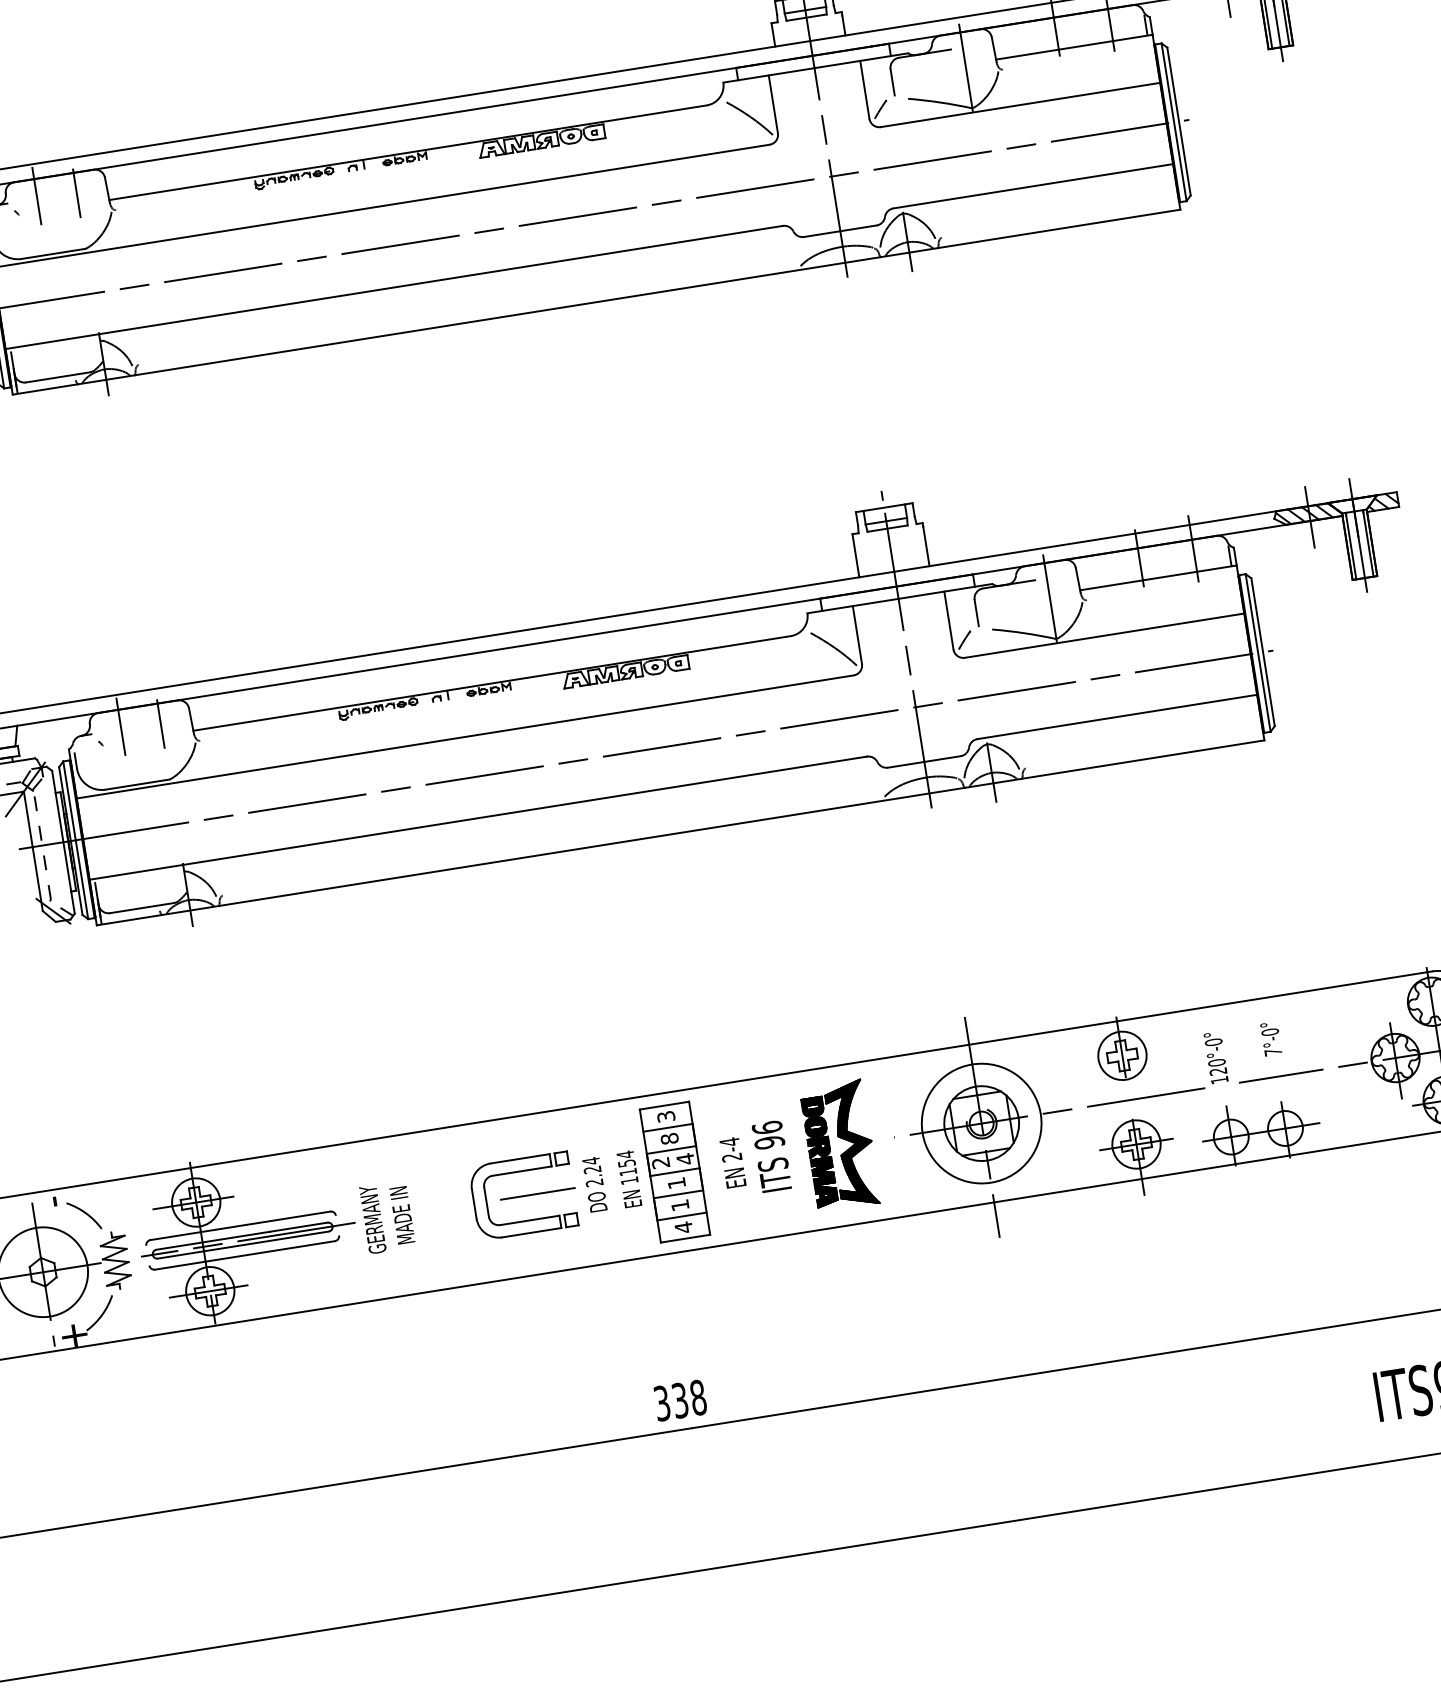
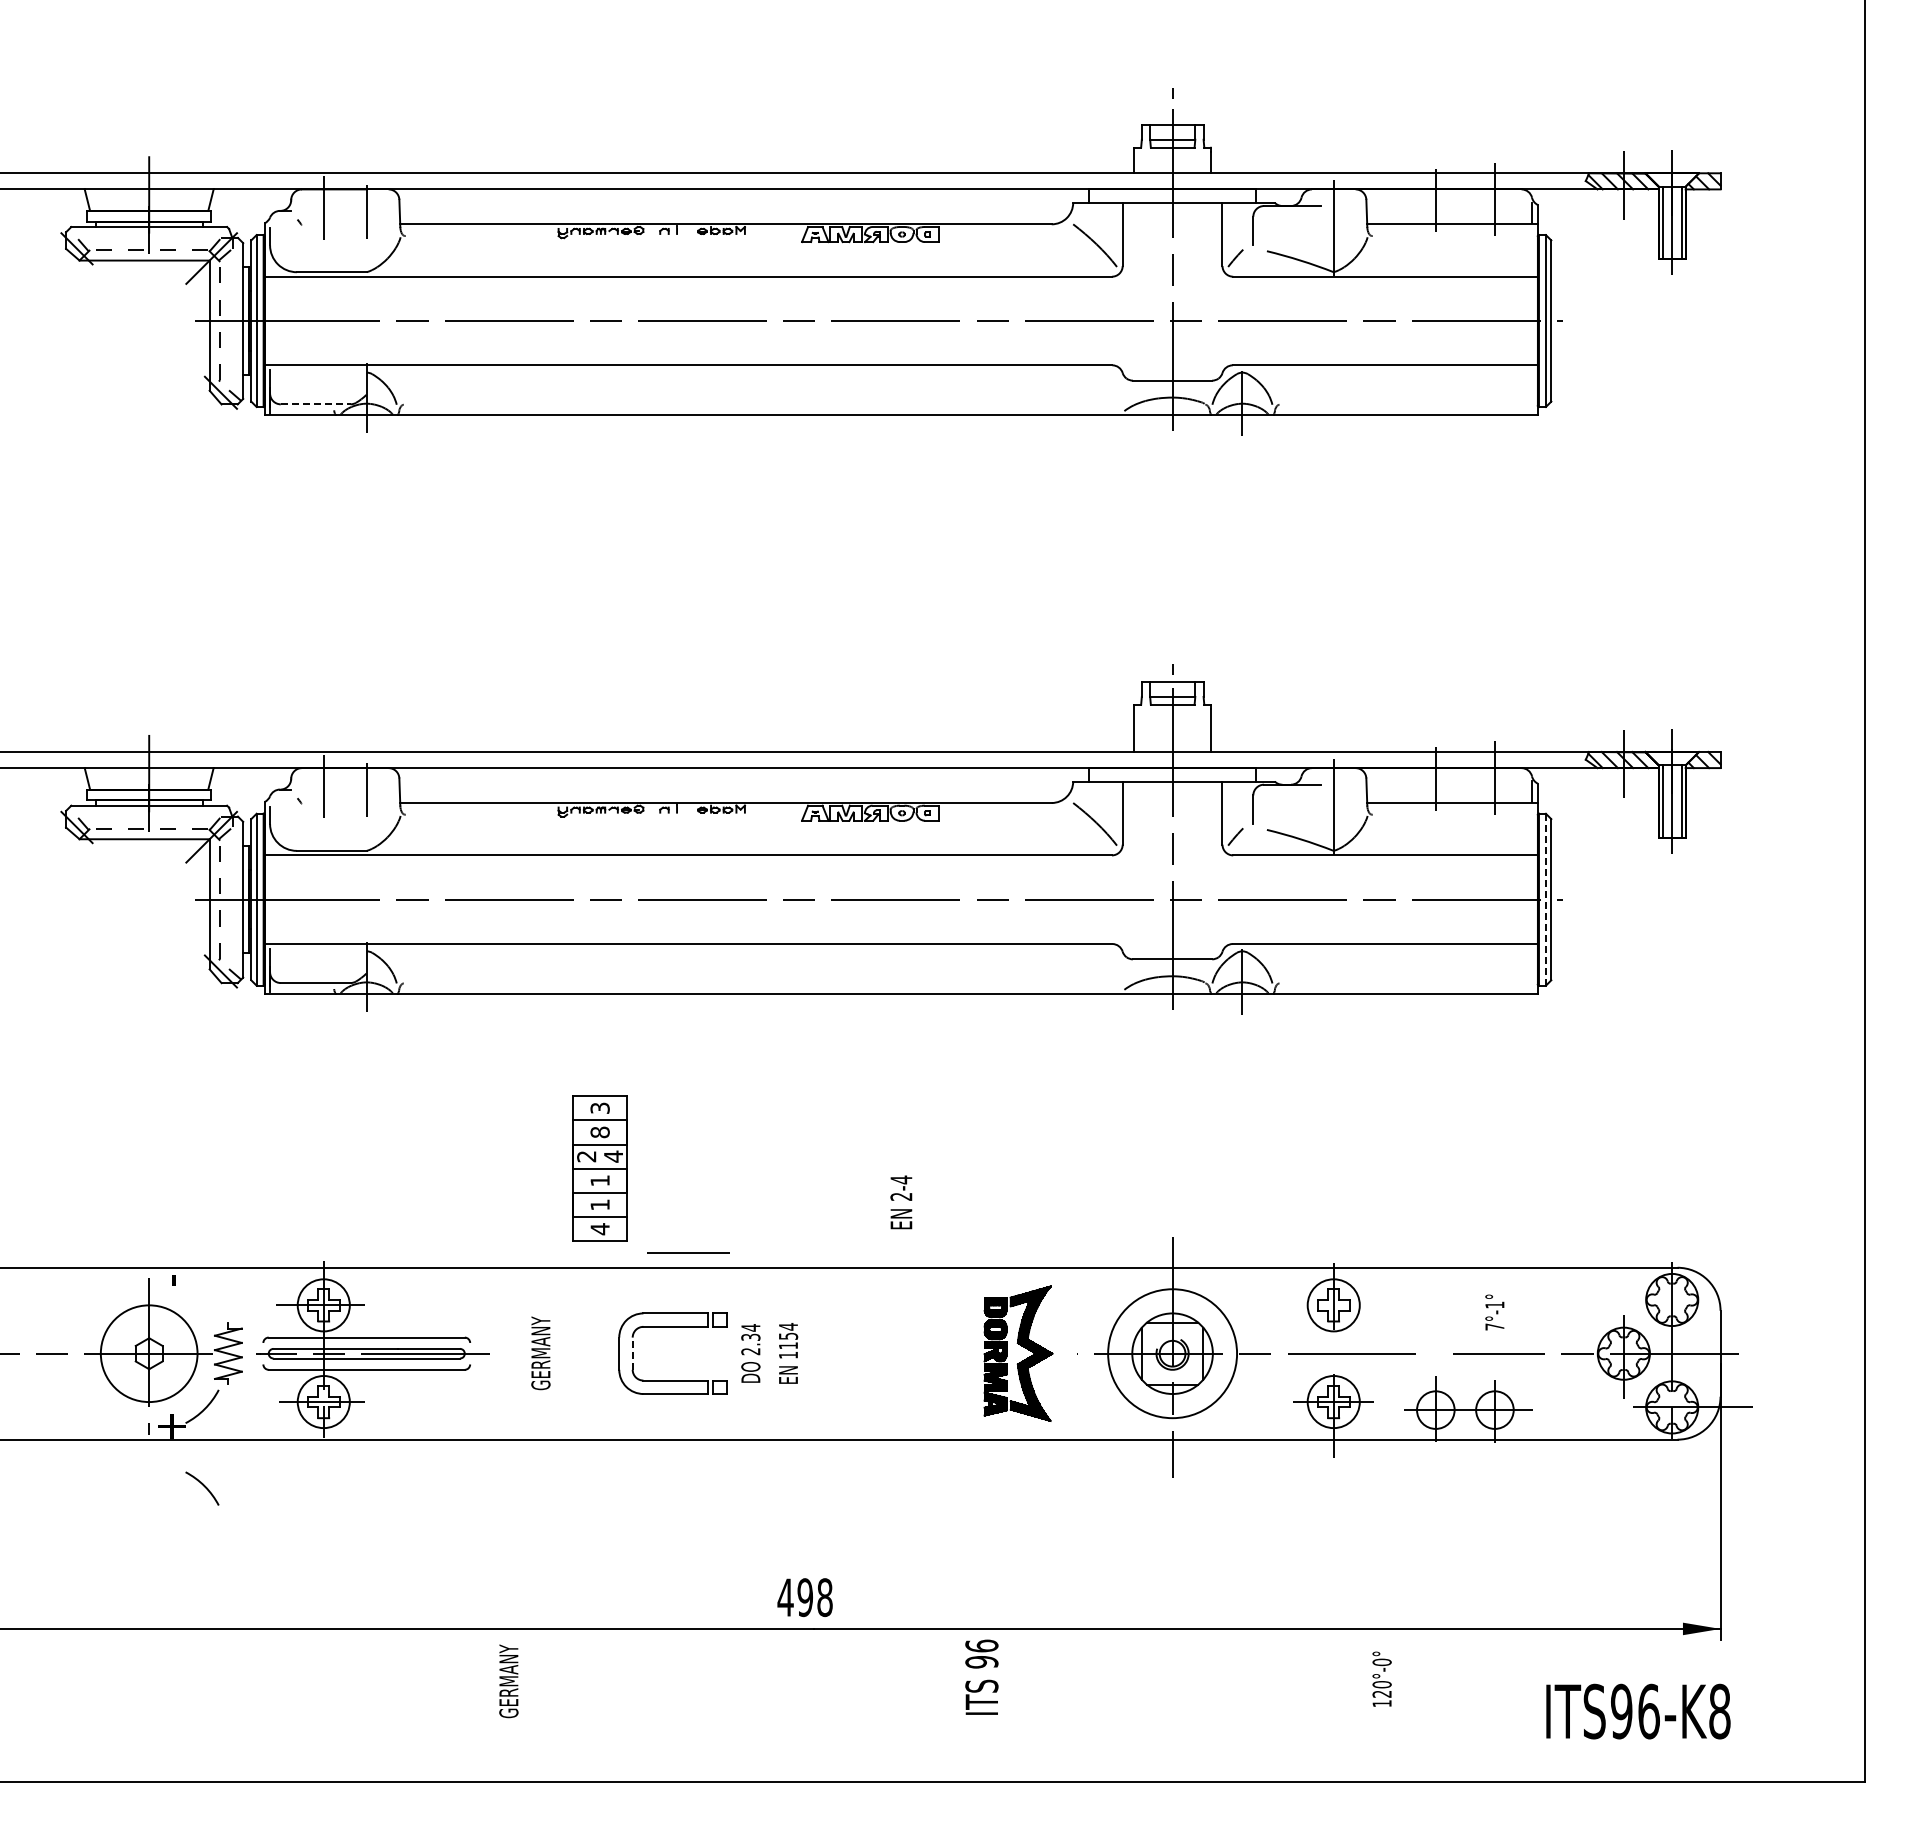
line: (57, 377) -> (315, 404), solid -> dashed
line: (1257, 652) -> (1545, 899), solid -> dashed
text: (1269, 1031) -> (1494, 1304), 7°-0° -> 7°-1°
text: (1215, 1057) -> (1381, 1678), moved
text: (771, 1155) -> (981, 1676), moved
text: (733, 1162) -> (901, 1202), moved
text: (592, 1169) -> (750, 1336), 2.24 -> 2.34
part: (674, 1172) -> (599, 1168), moved
line: (537, 1193) -> (688, 1252), moved
line: (486, 1201) -> (632, 1353), solid -> dashed
arc: (84, 1213) -> (203, 1486), moved
text: (401, 1215) -> (540, 1353), MADE IN -> GERMANY
text: (372, 1219) -> (508, 1681), moved
text: (670, 1402) -> (794, 1597), 338 -> 498

